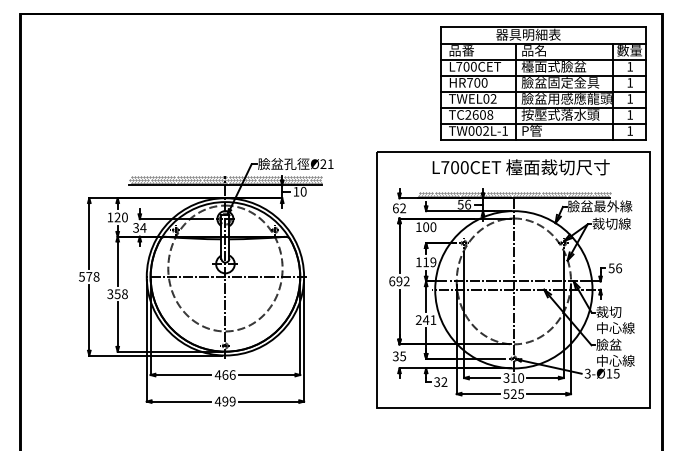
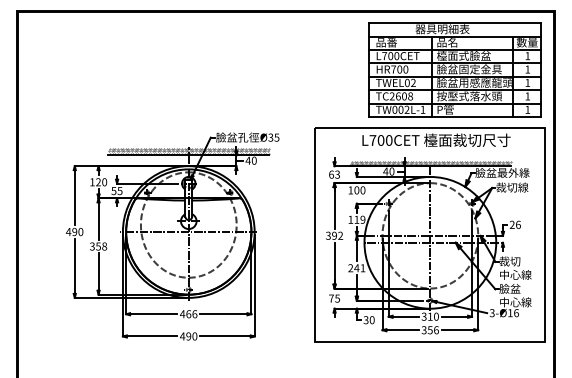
text: (326, 164) -> (273, 137), 21 -> 35
text: (296, 191) -> (248, 160), 10 -> 40
text: (464, 204) -> (389, 171), 56 -> 40
text: (403, 208) -> (337, 174), 62 -> 63
text: (139, 227) -> (116, 190), 34 -> 55
text: (611, 268) -> (512, 225), 56 -> 26
text: (88, 276) -> (74, 231), 578 -> 490
text: (392, 281) -> (328, 235), 692 -> 392
text: (395, 356) -> (331, 298), 35 -> 75
text: (616, 373) -> (516, 312), 15 -> 16
text: (444, 382) -> (372, 320), 32 -> 30
text: (513, 394) -> (430, 330), 525 -> 356
text: (232, 401) -> (194, 336), 499 -> 490

